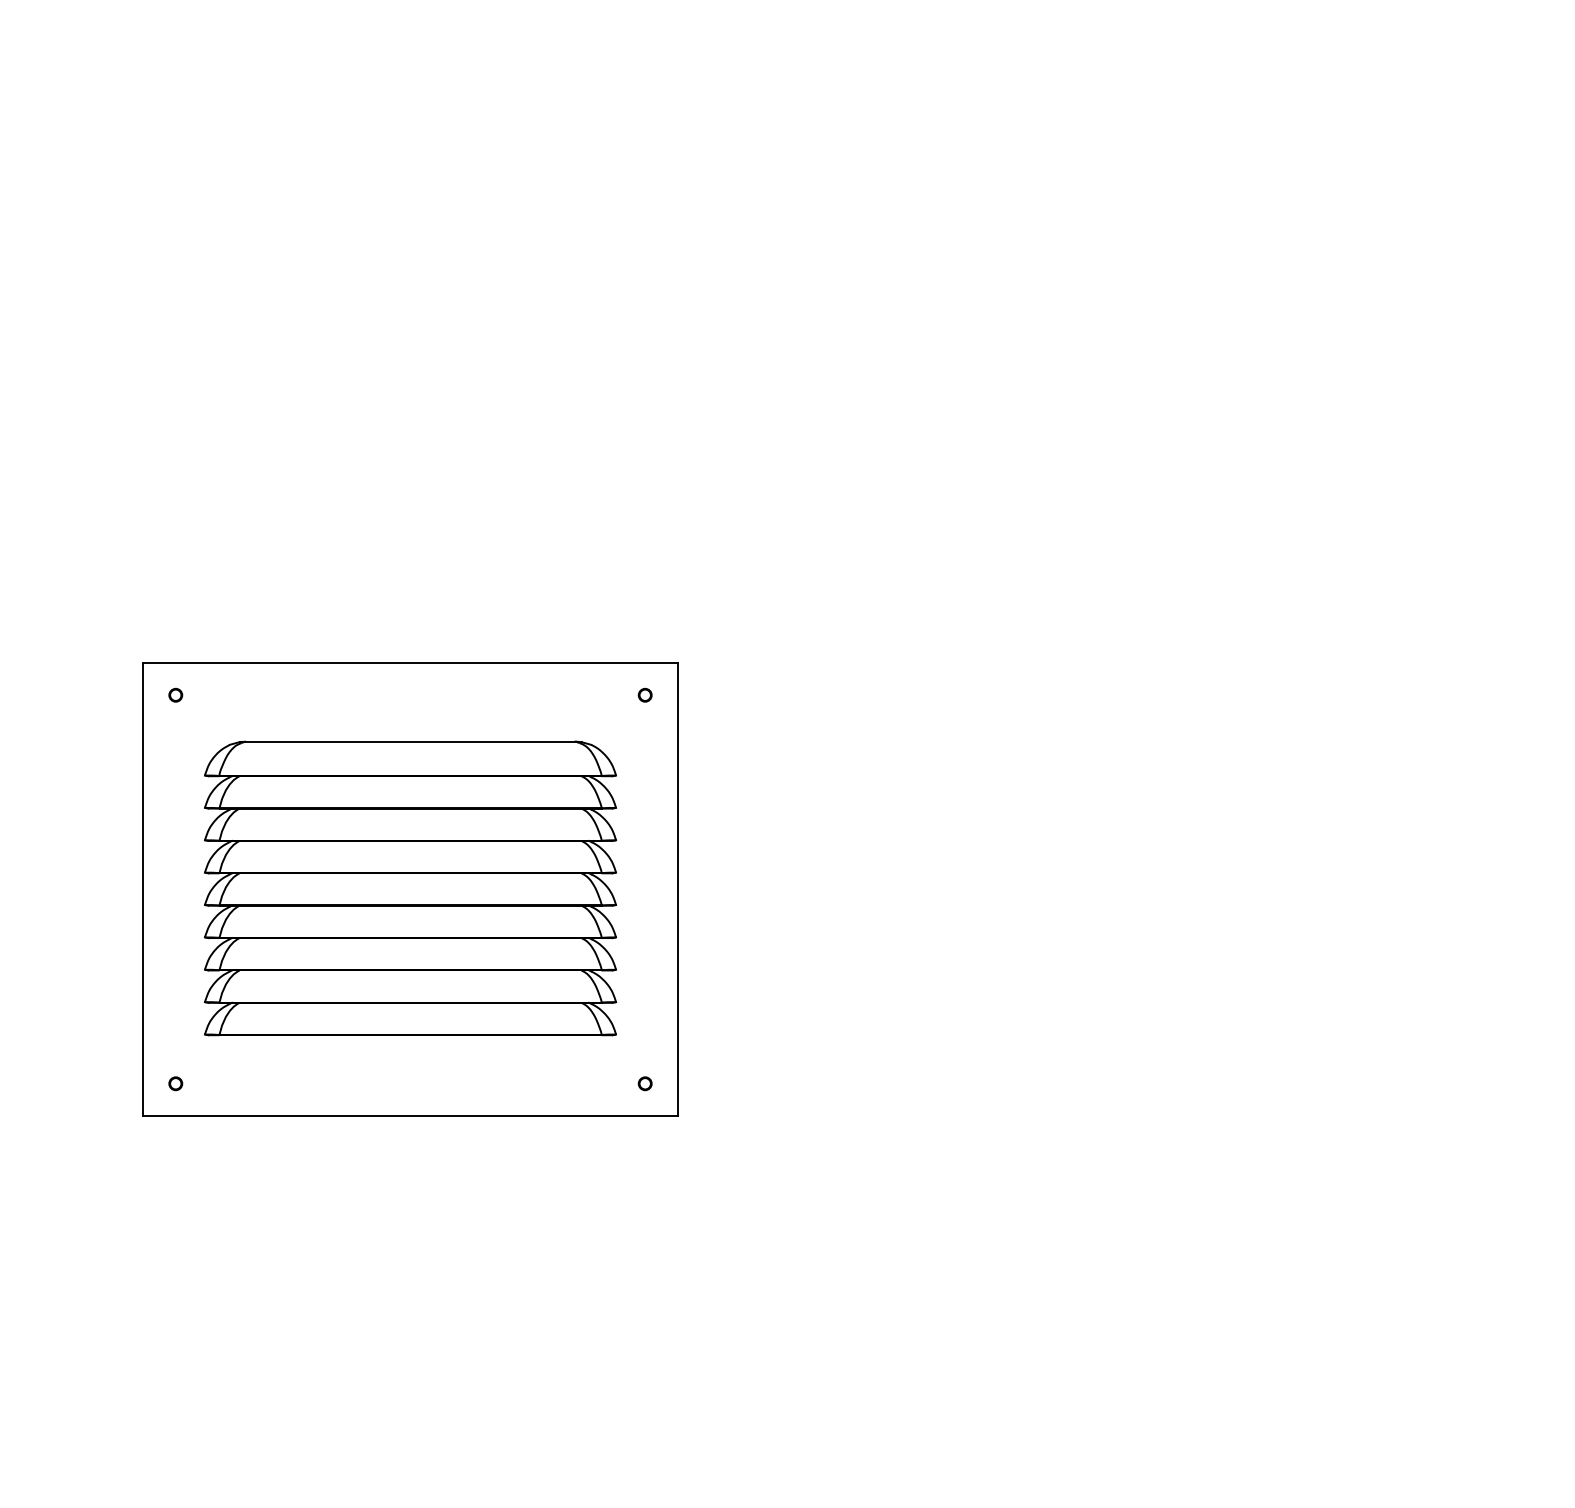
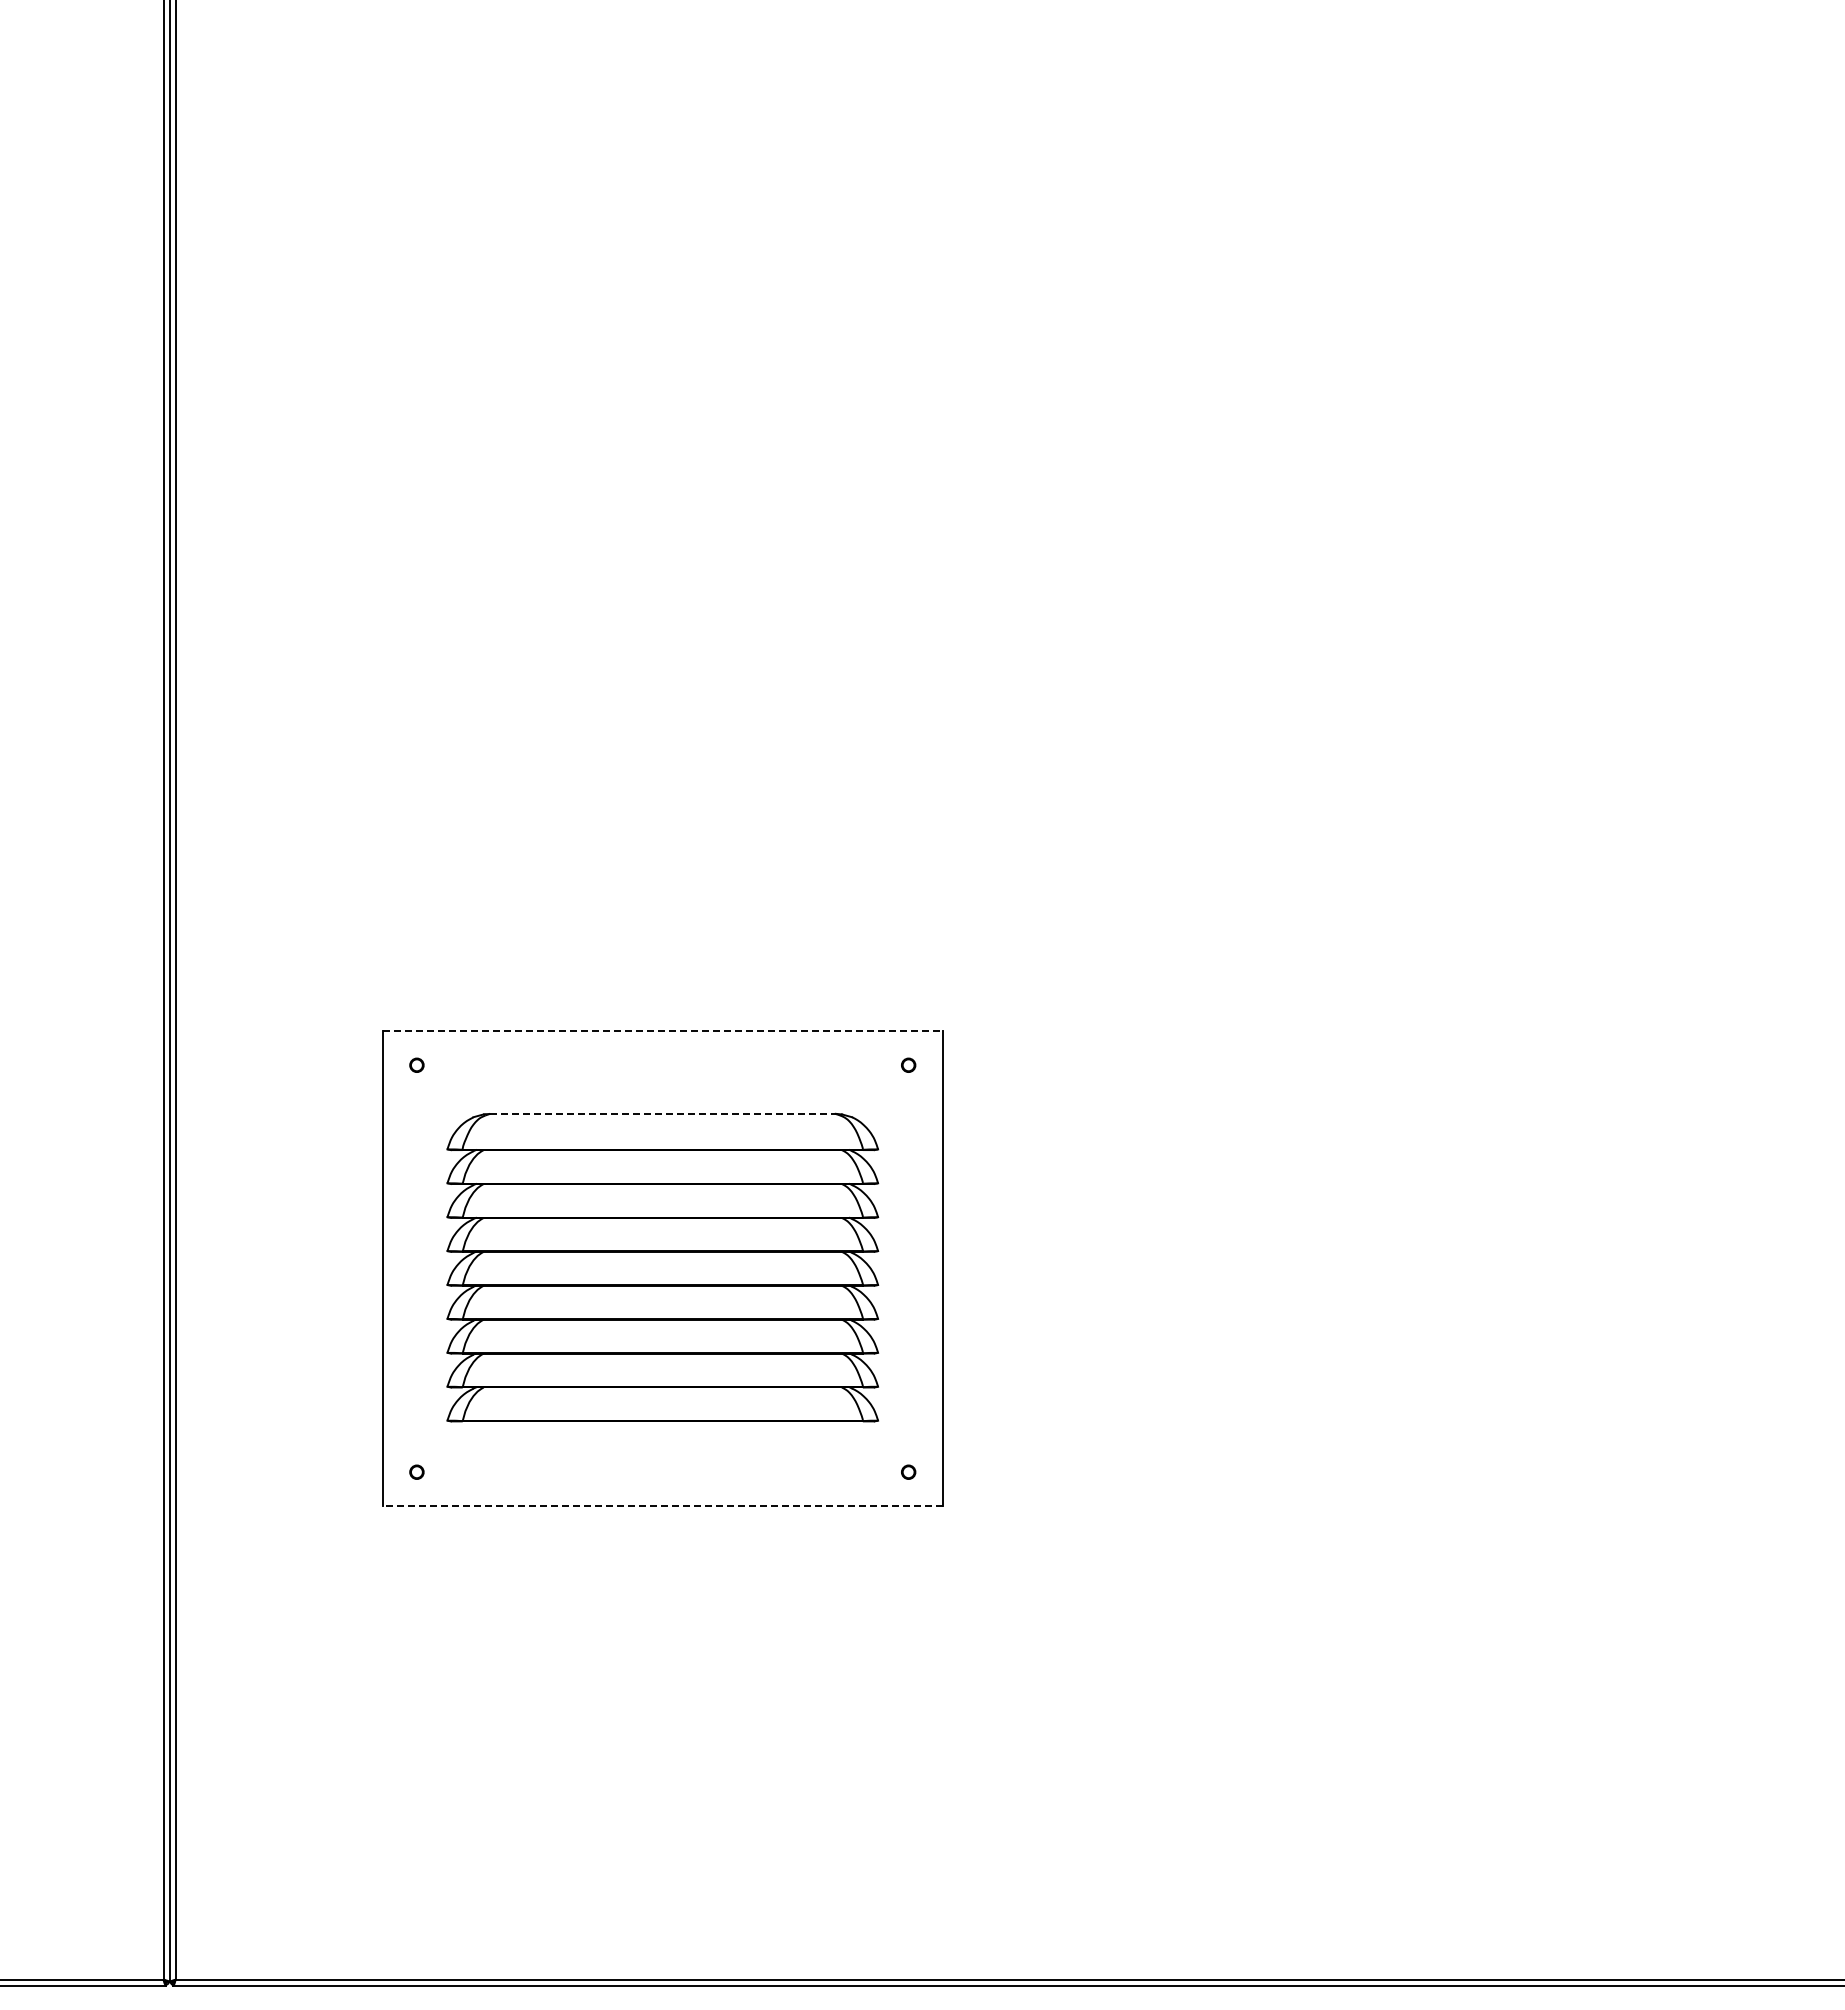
line: (410, 662) -> (662, 1031), solid -> dashed
line: (410, 741) -> (662, 1113), solid -> dashed
line: (410, 1116) -> (662, 1506), solid -> dashed

